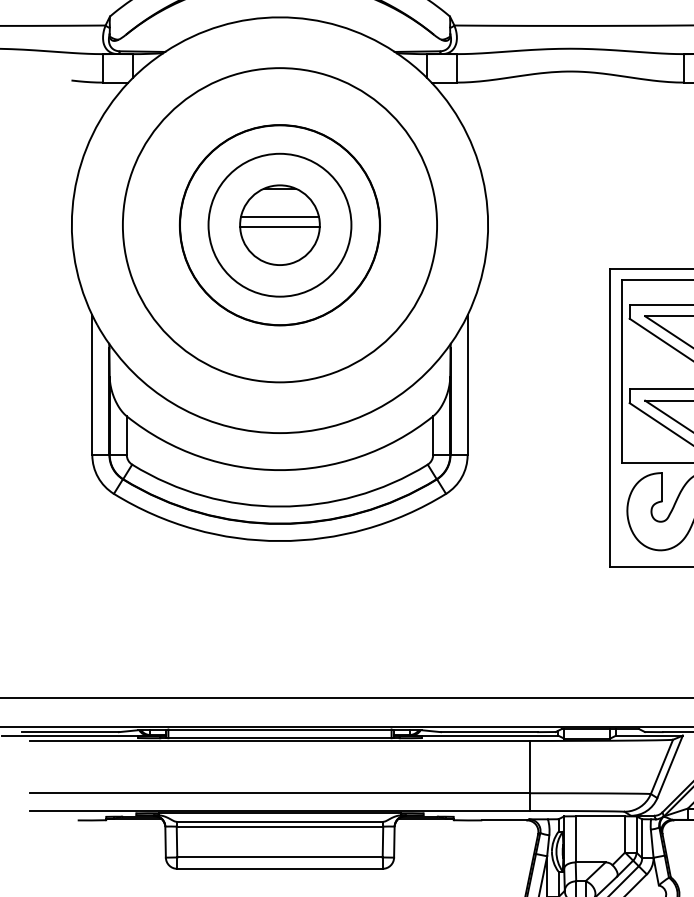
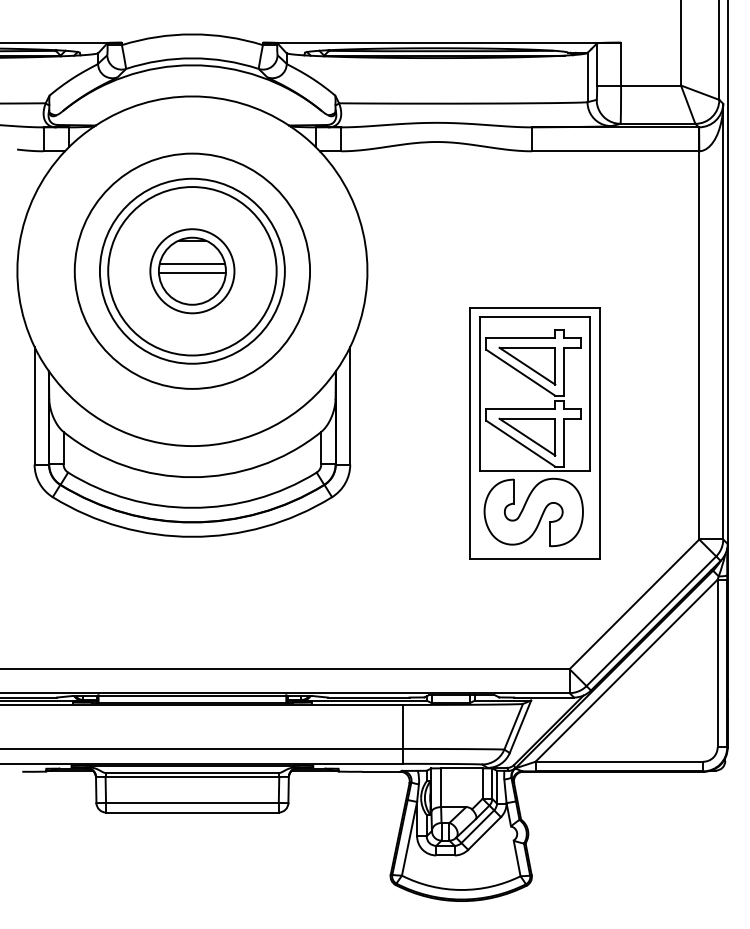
circle: (280, 225) -> (192, 271), size x0.7
circle: (280, 225) -> (192, 271), size x0.7
circle: (280, 225) -> (192, 271), size x1.4

